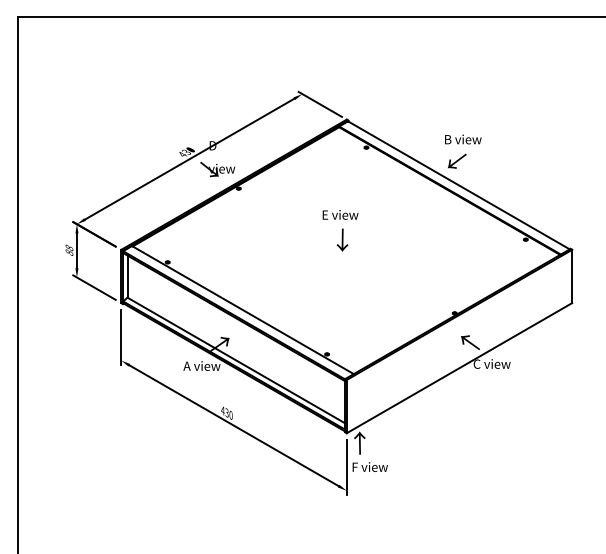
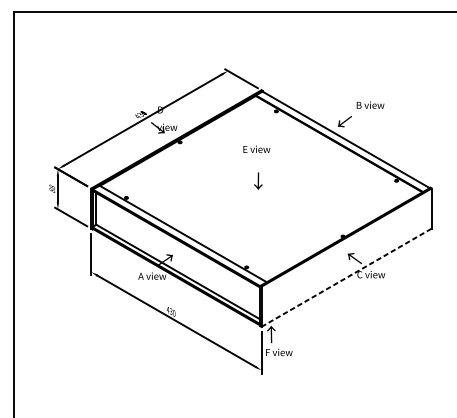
text: (463, 139) -> (370, 105), moved
text: (340, 214) -> (256, 149), moved
line: (459, 367) -> (346, 277), solid -> dashed

